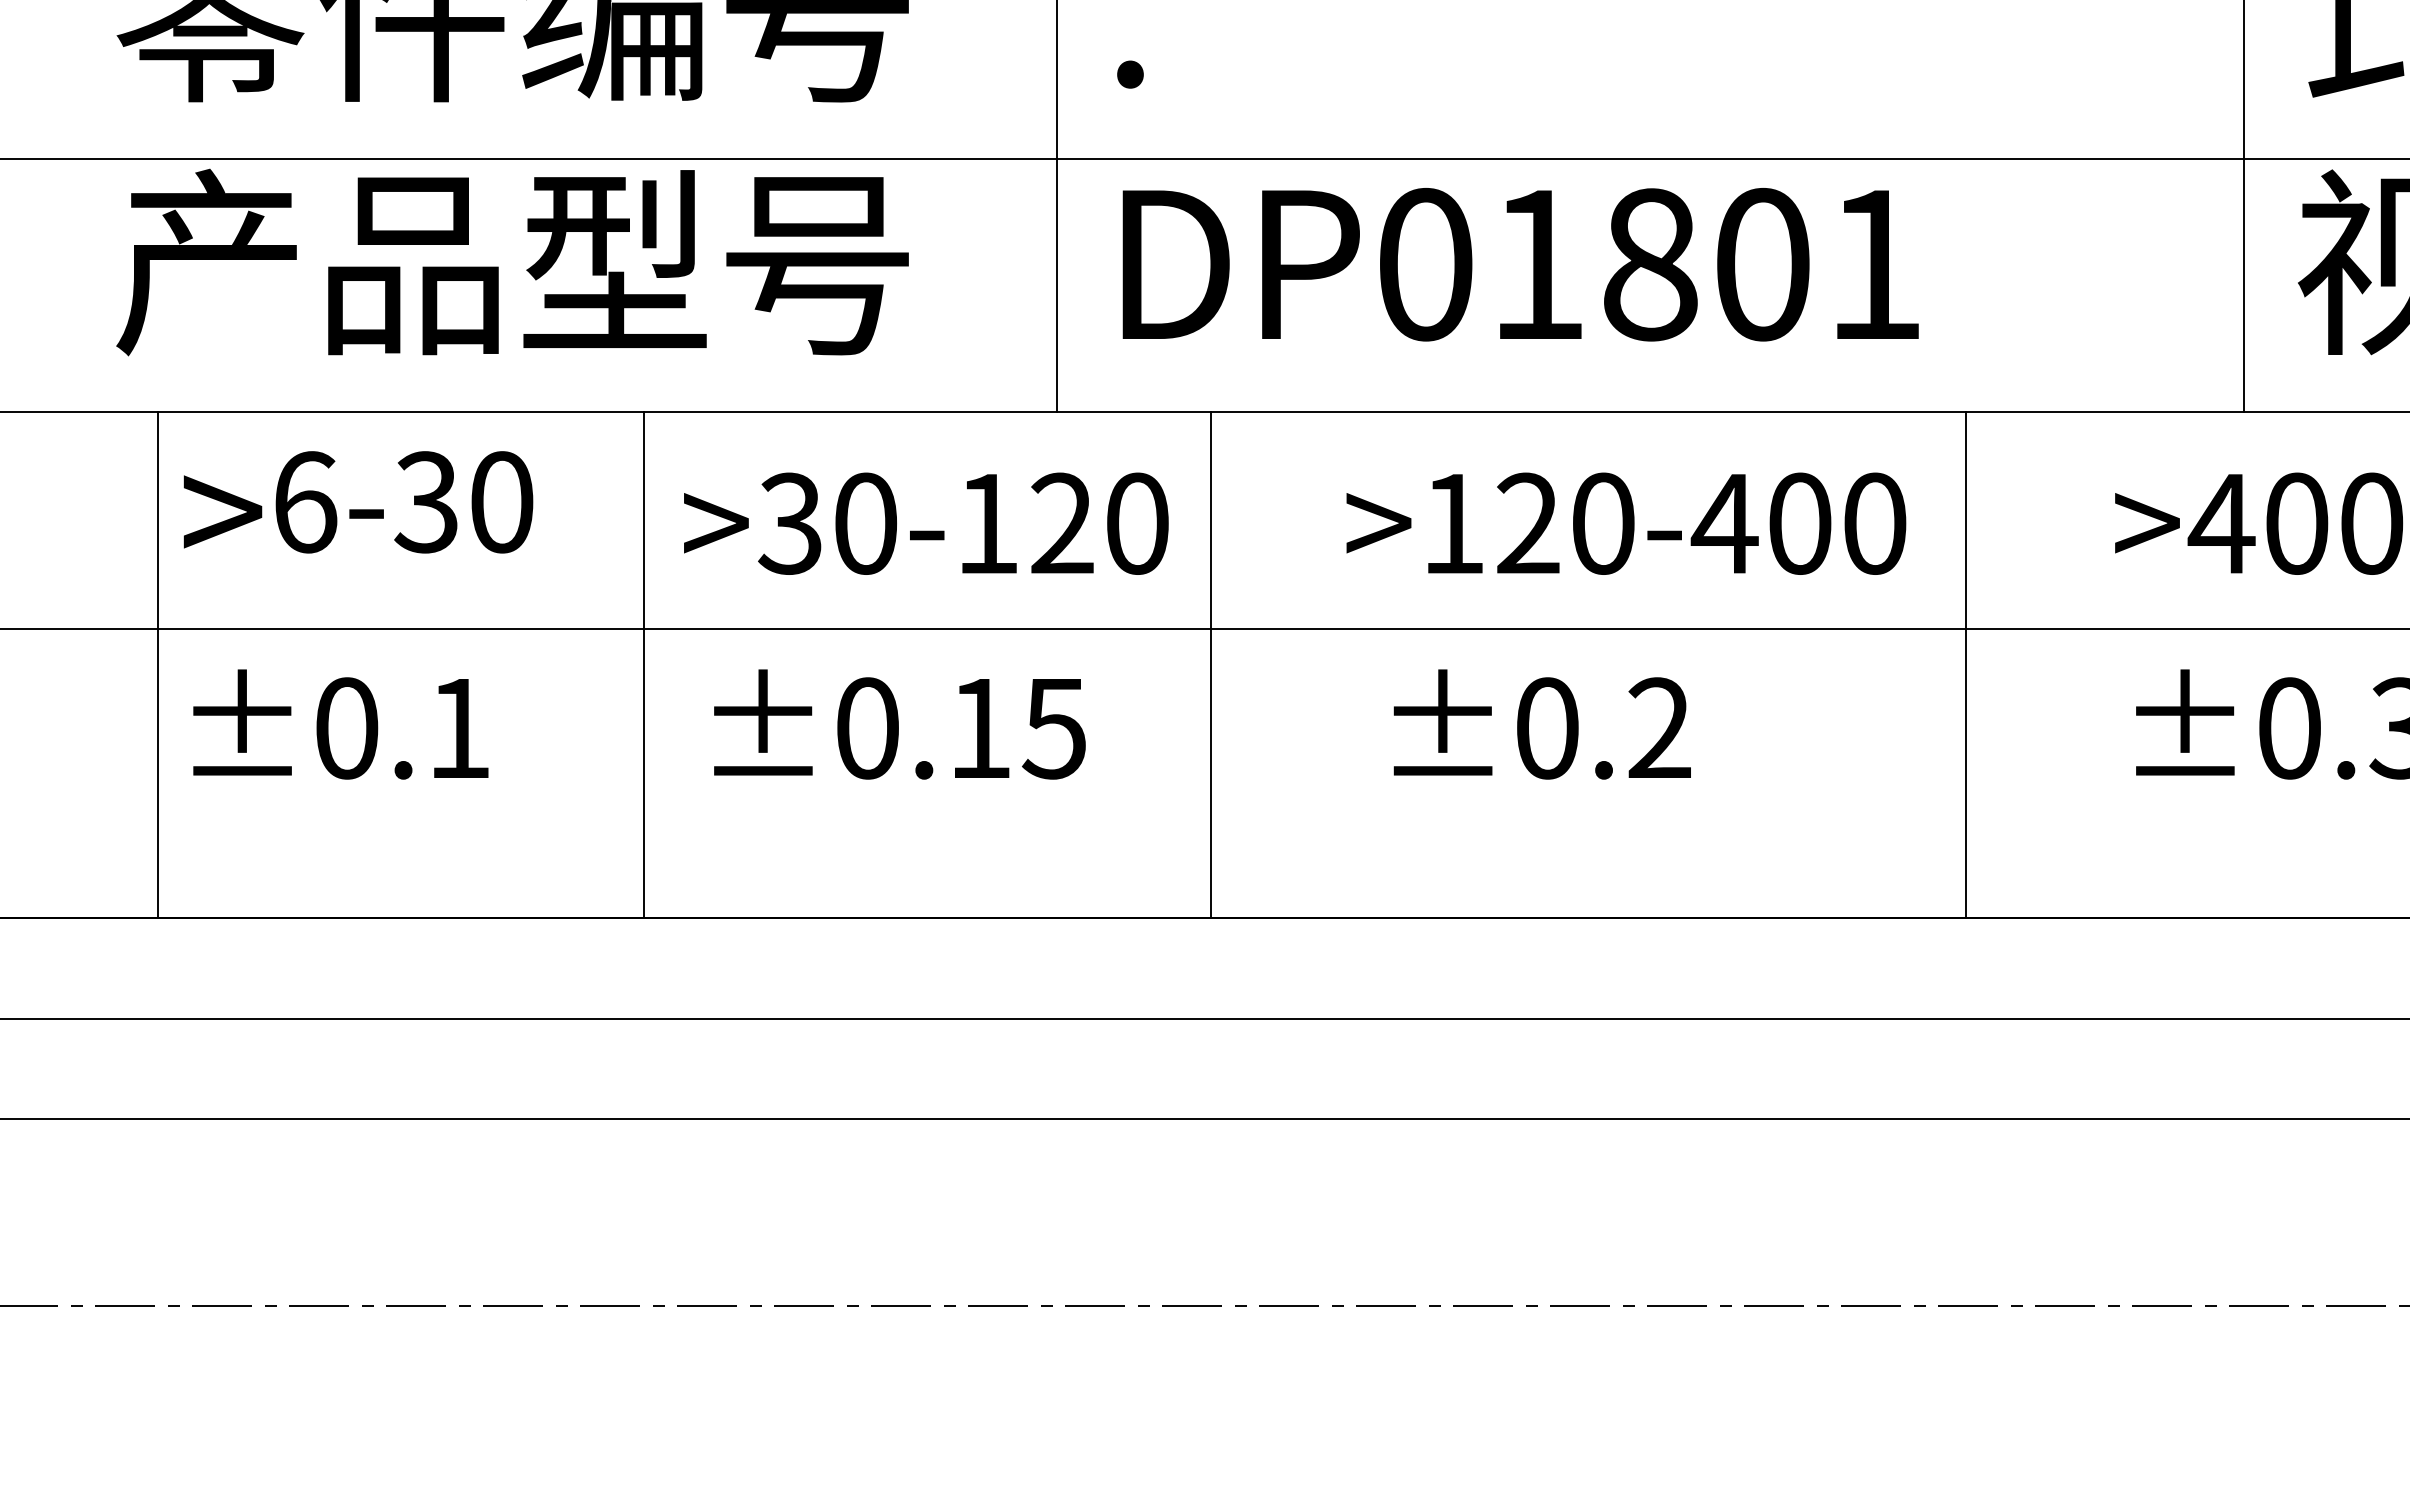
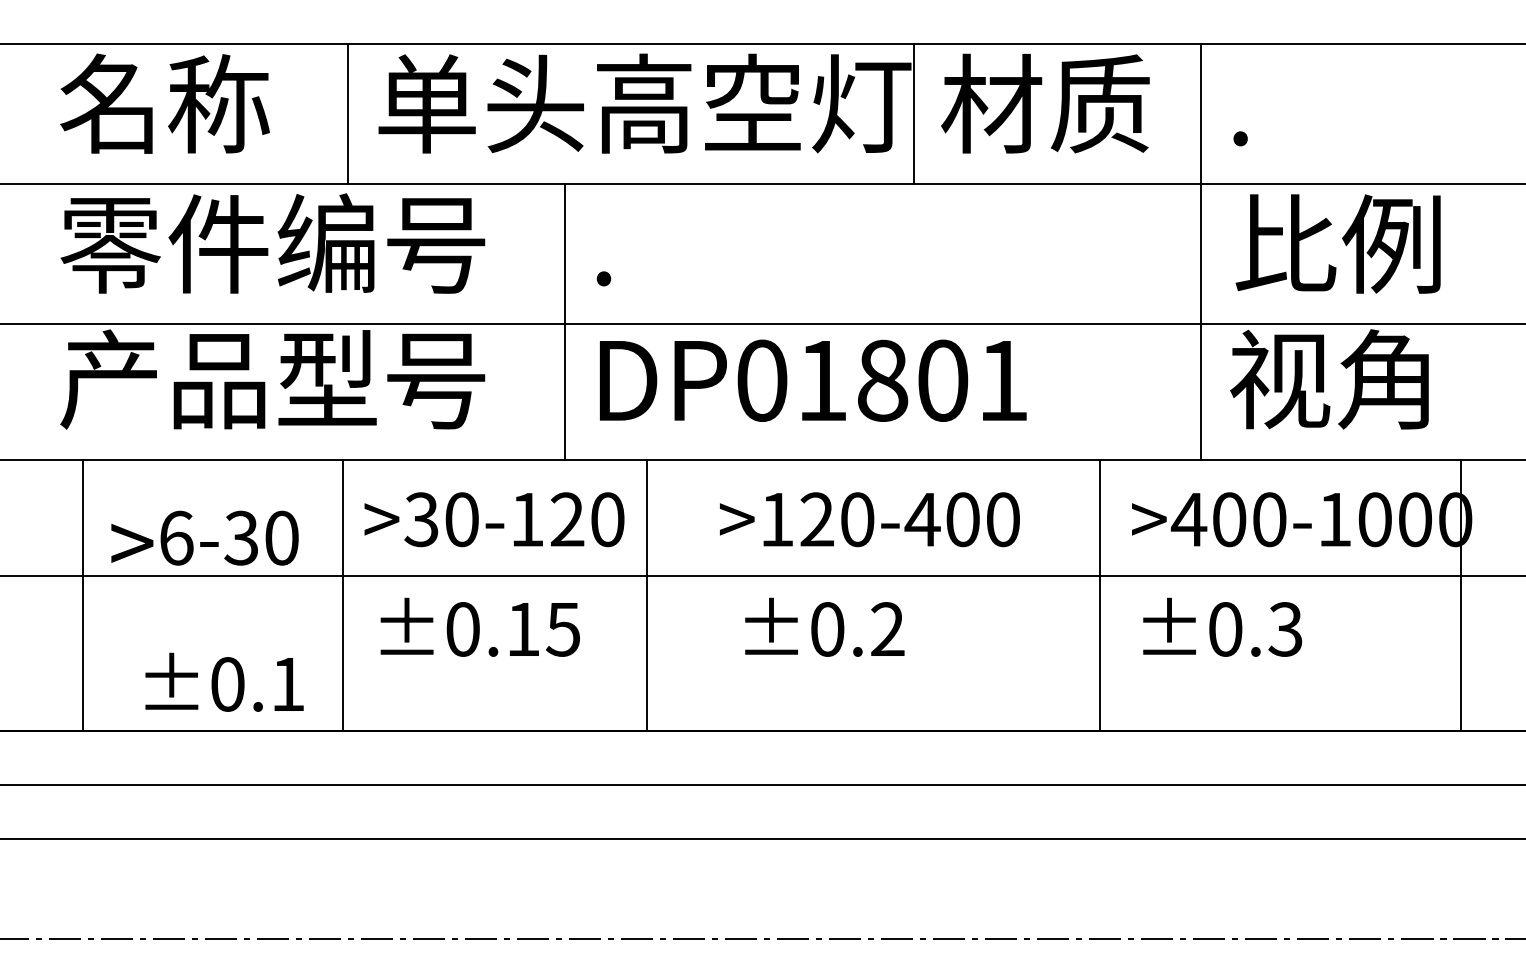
text: (357, 500) -> (204, 537), moved
line: (1965, 665) -> (1099, 595), moved
text: (340, 722) -> (224, 681), moved

